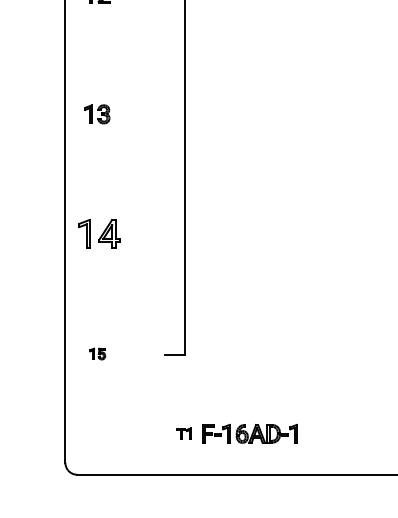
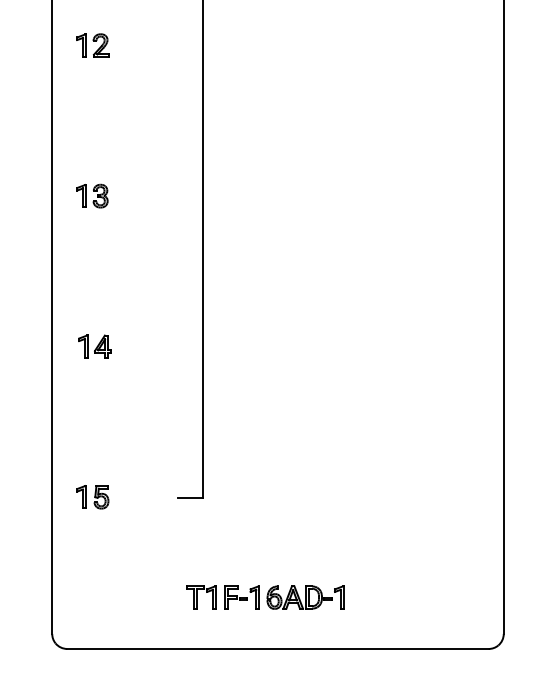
part: (99, 234) -> (94, 346), size x0.62
part: (97, 354) -> (92, 497), size x1.67
part: (184, 433) -> (201, 597), size x1.67

